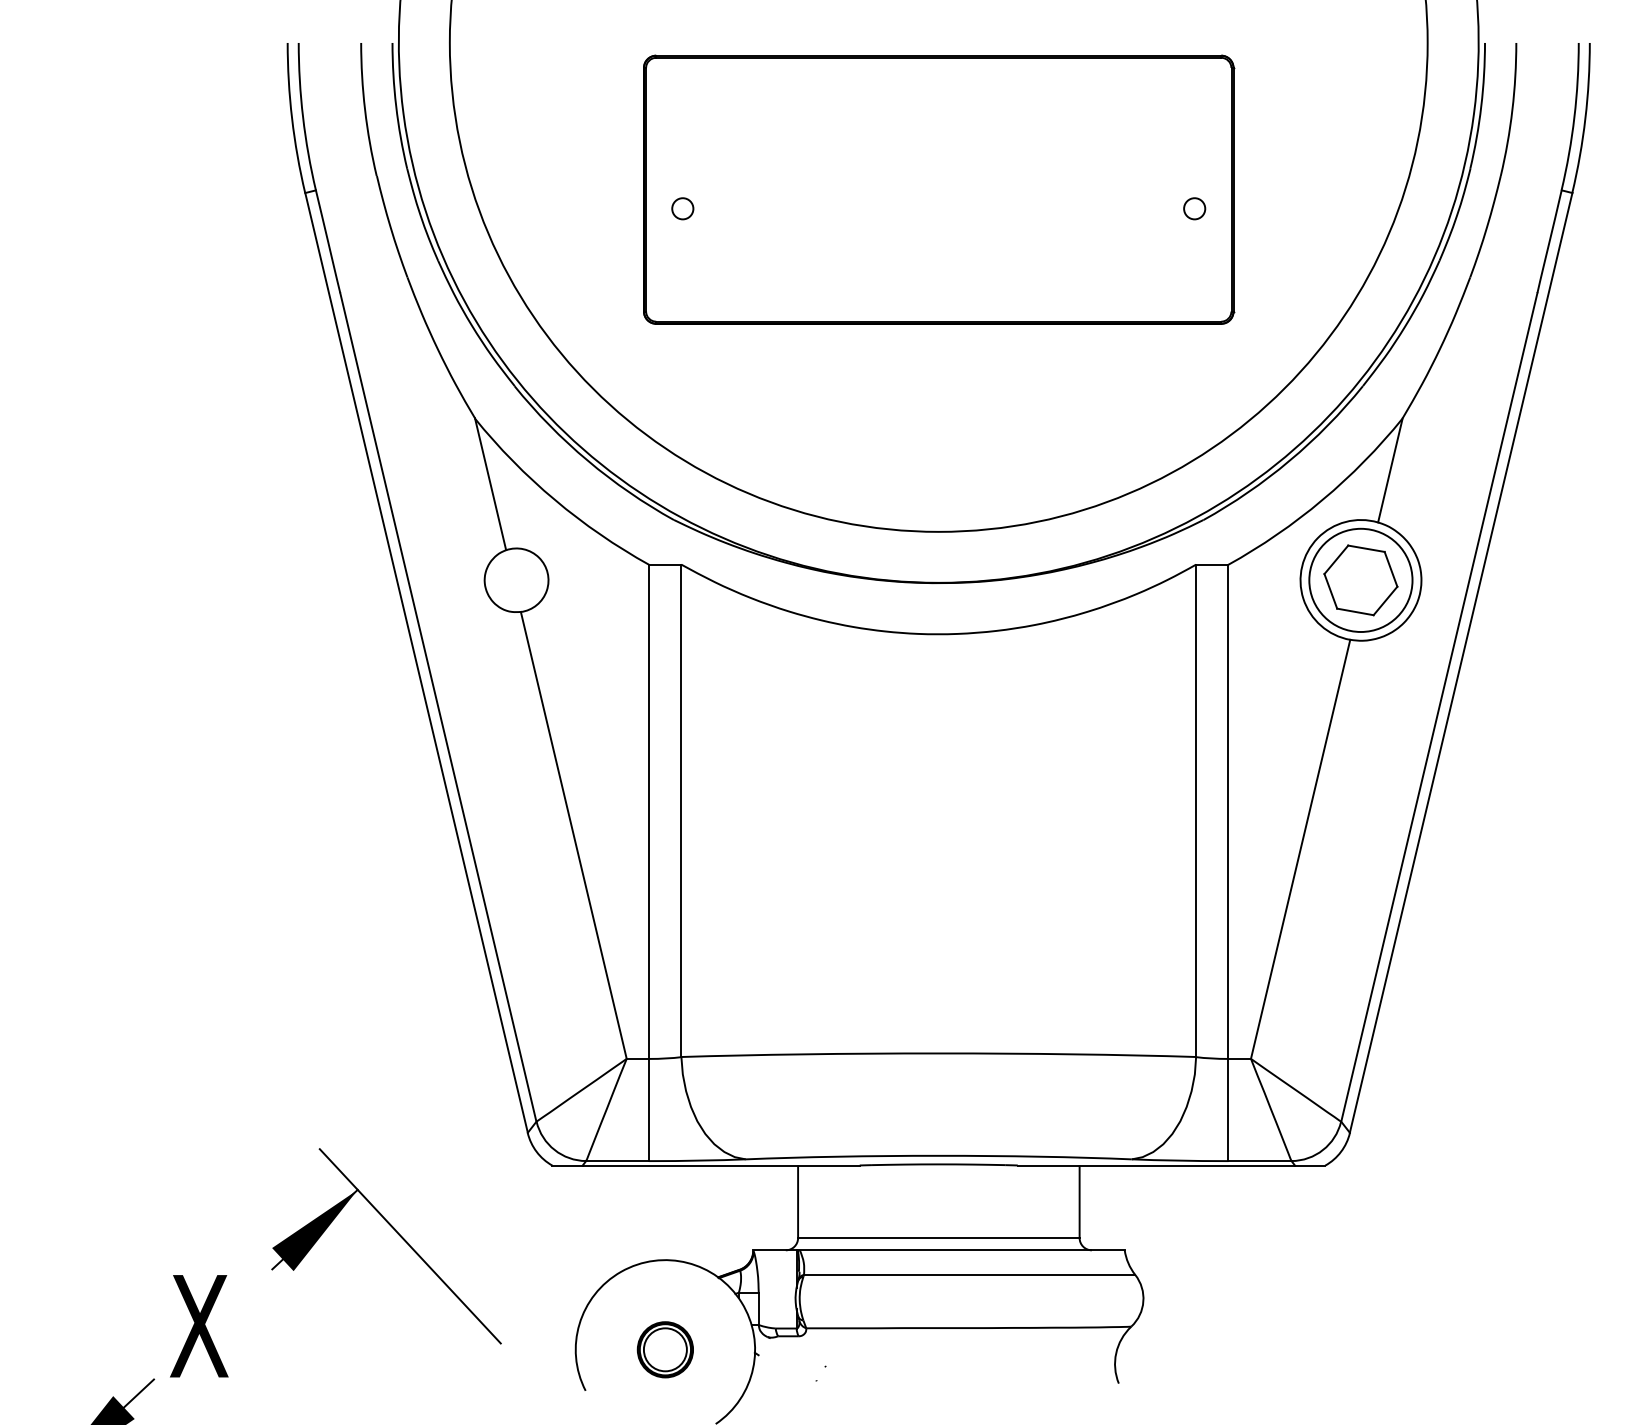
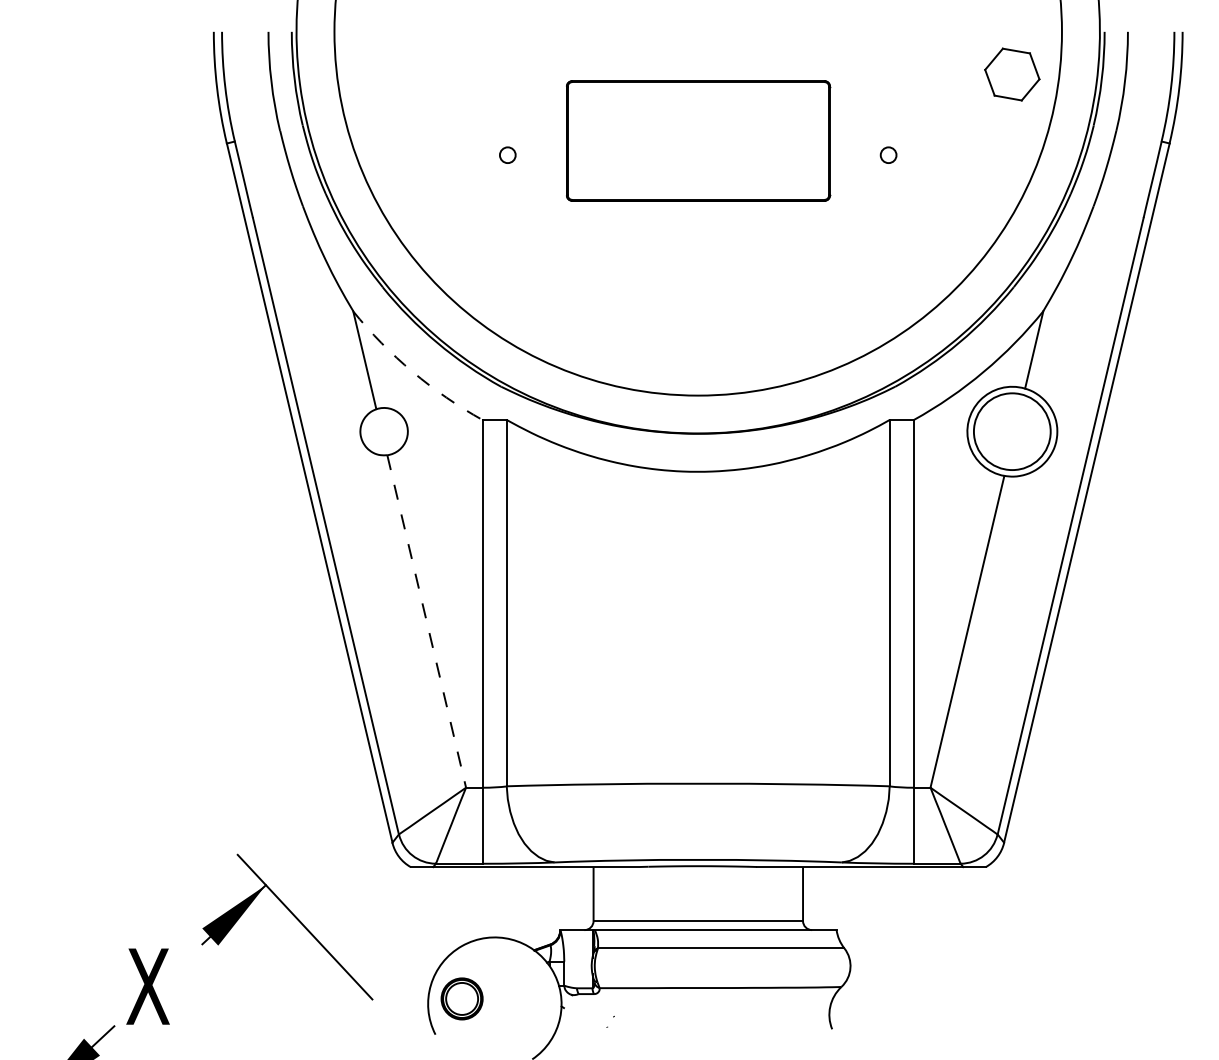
part: (939, 189) -> (698, 140), size x0.6
arc: (554, 500) -> (412, 372), solid -> dashed
part: (1360, 580) -> (1012, 74), moved
line: (573, 835) -> (426, 621), solid -> dashed
part: (664, 1349) -> (461, 998), moved

